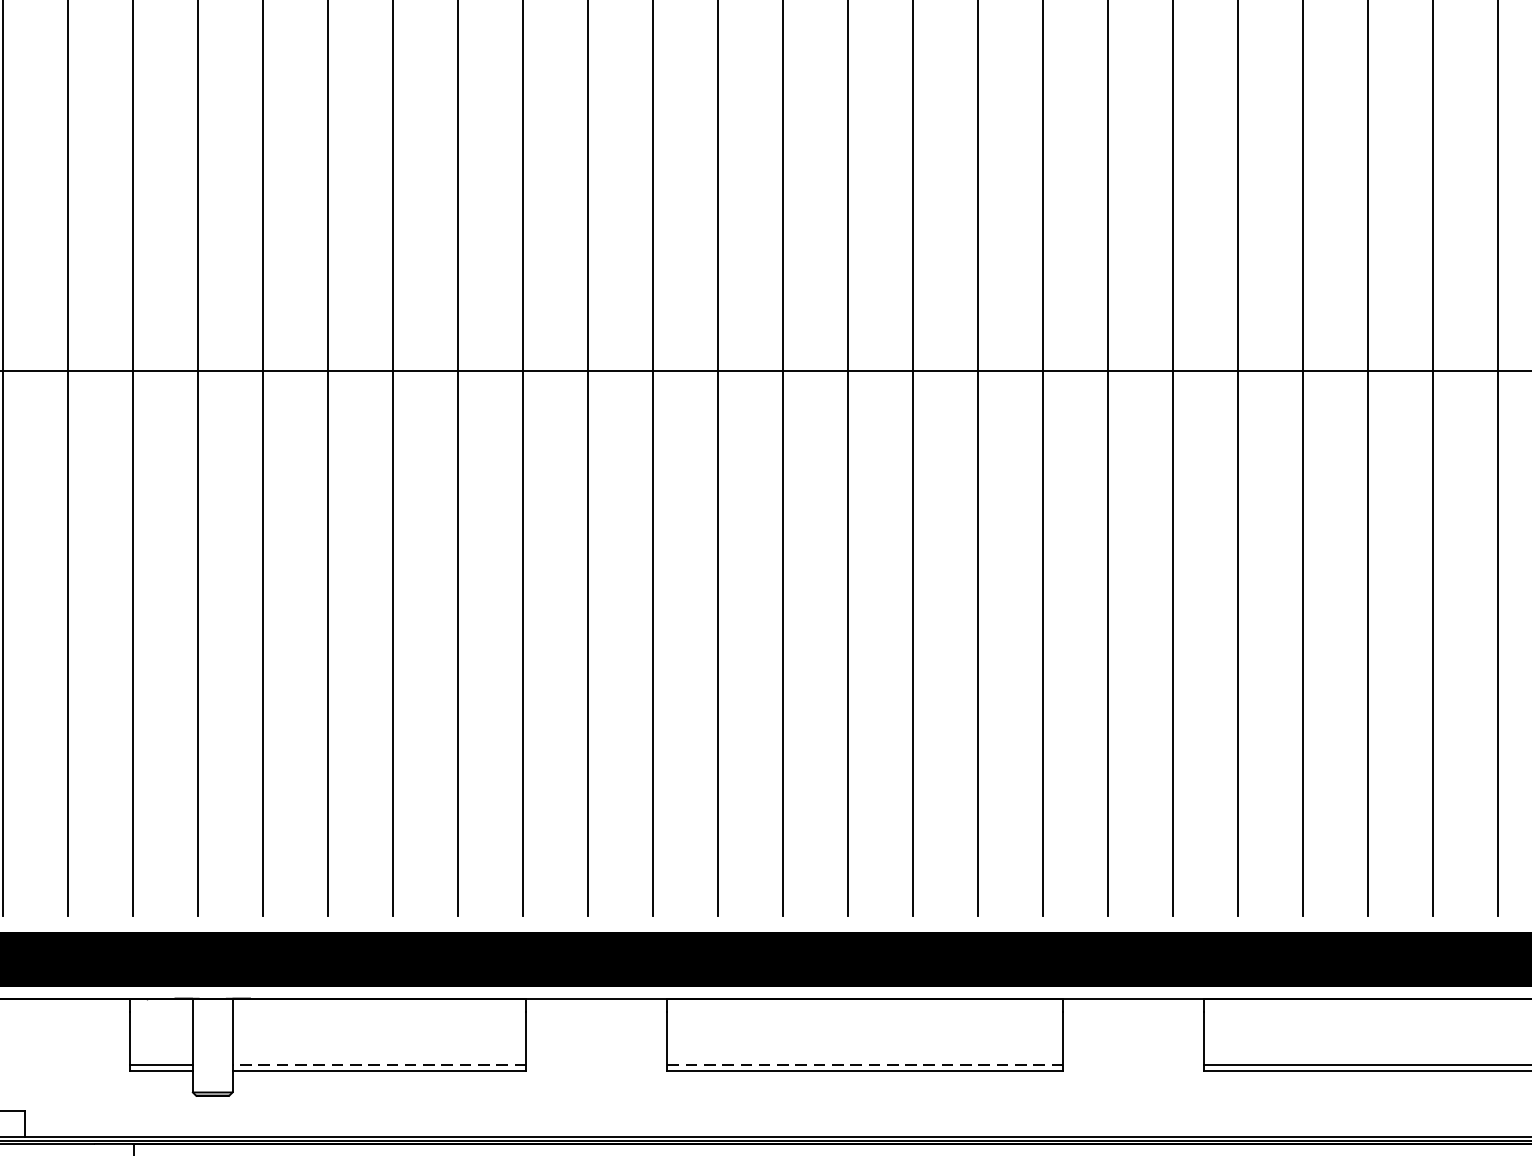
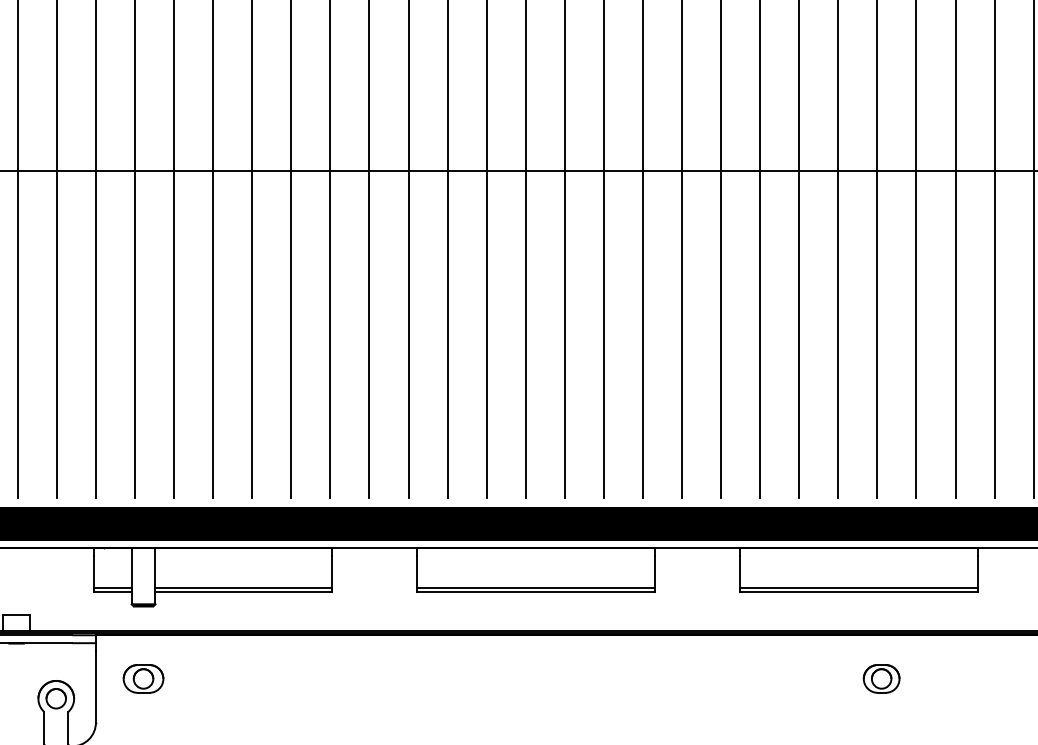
line: (378, 1064) -> (243, 587), dashed -> solid
line: (864, 1064) -> (535, 587), dashed -> solid

